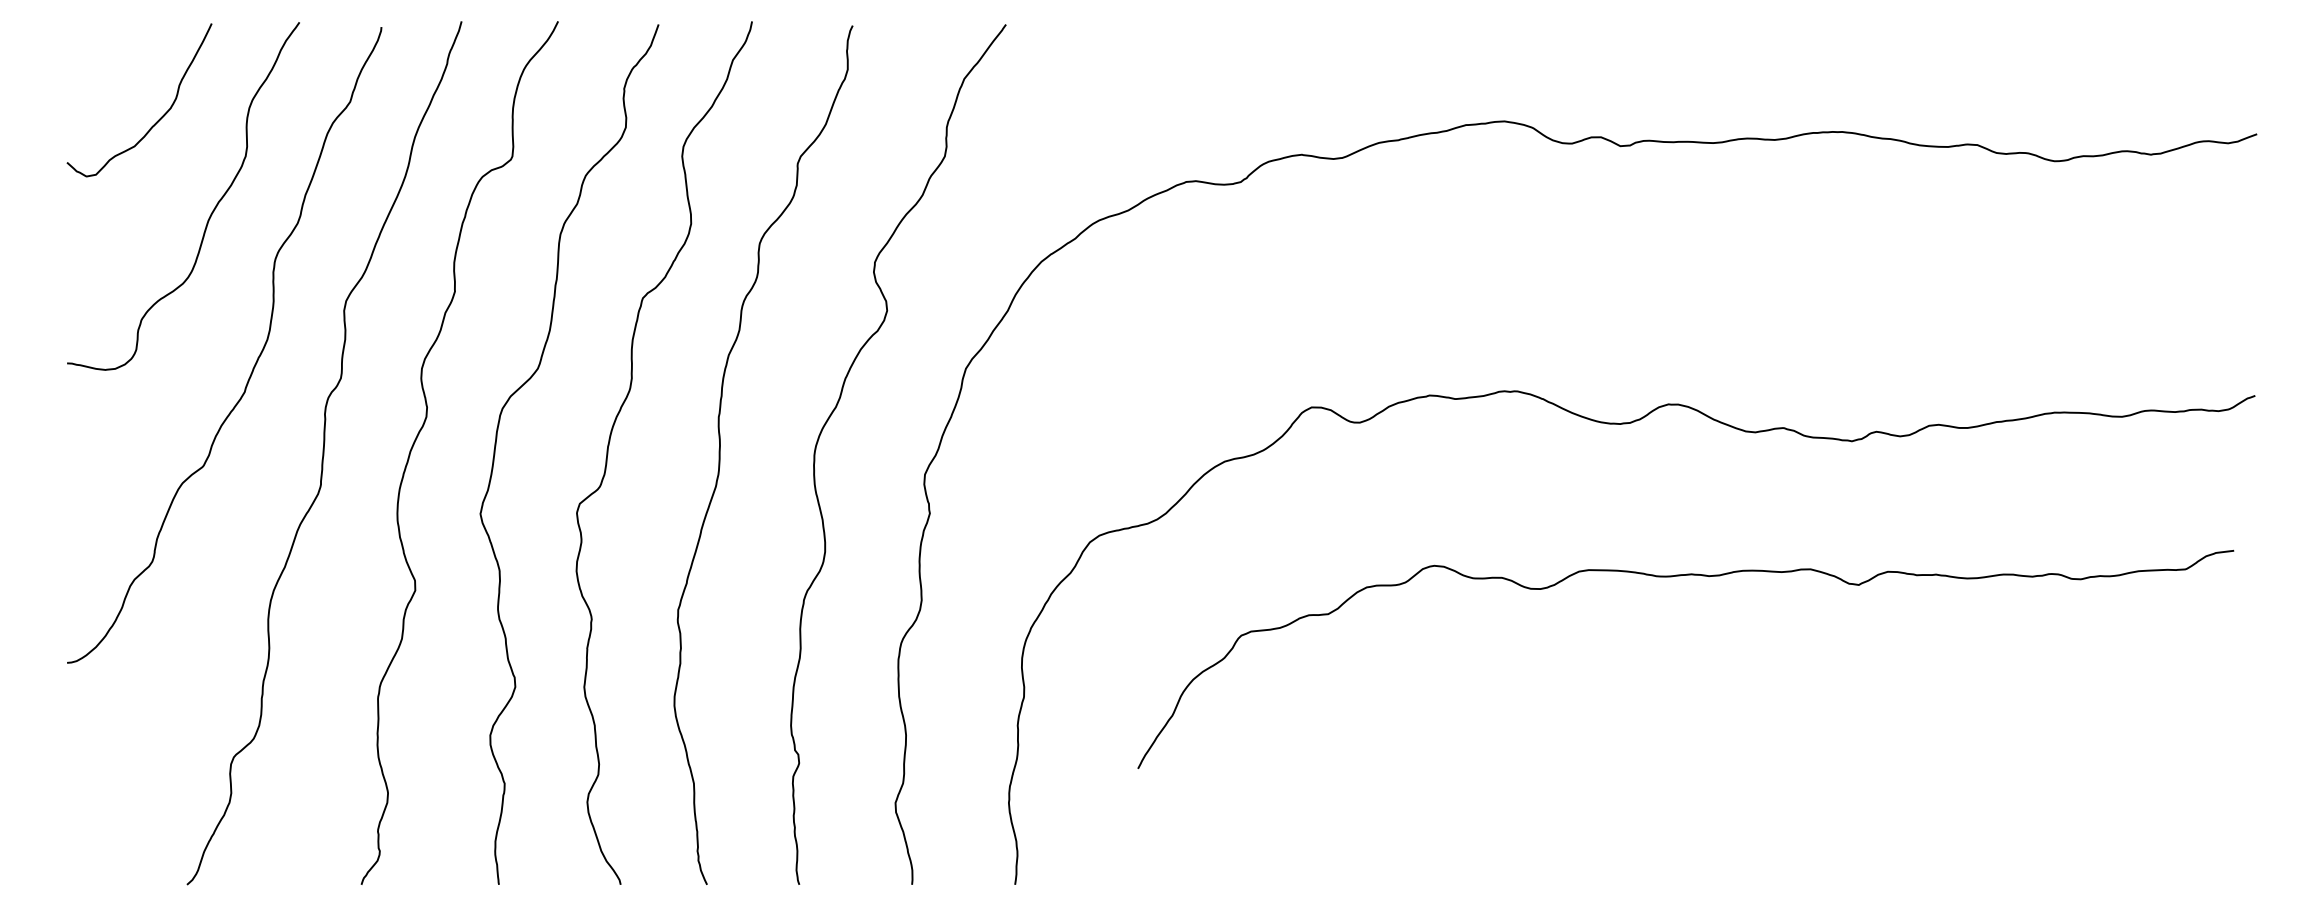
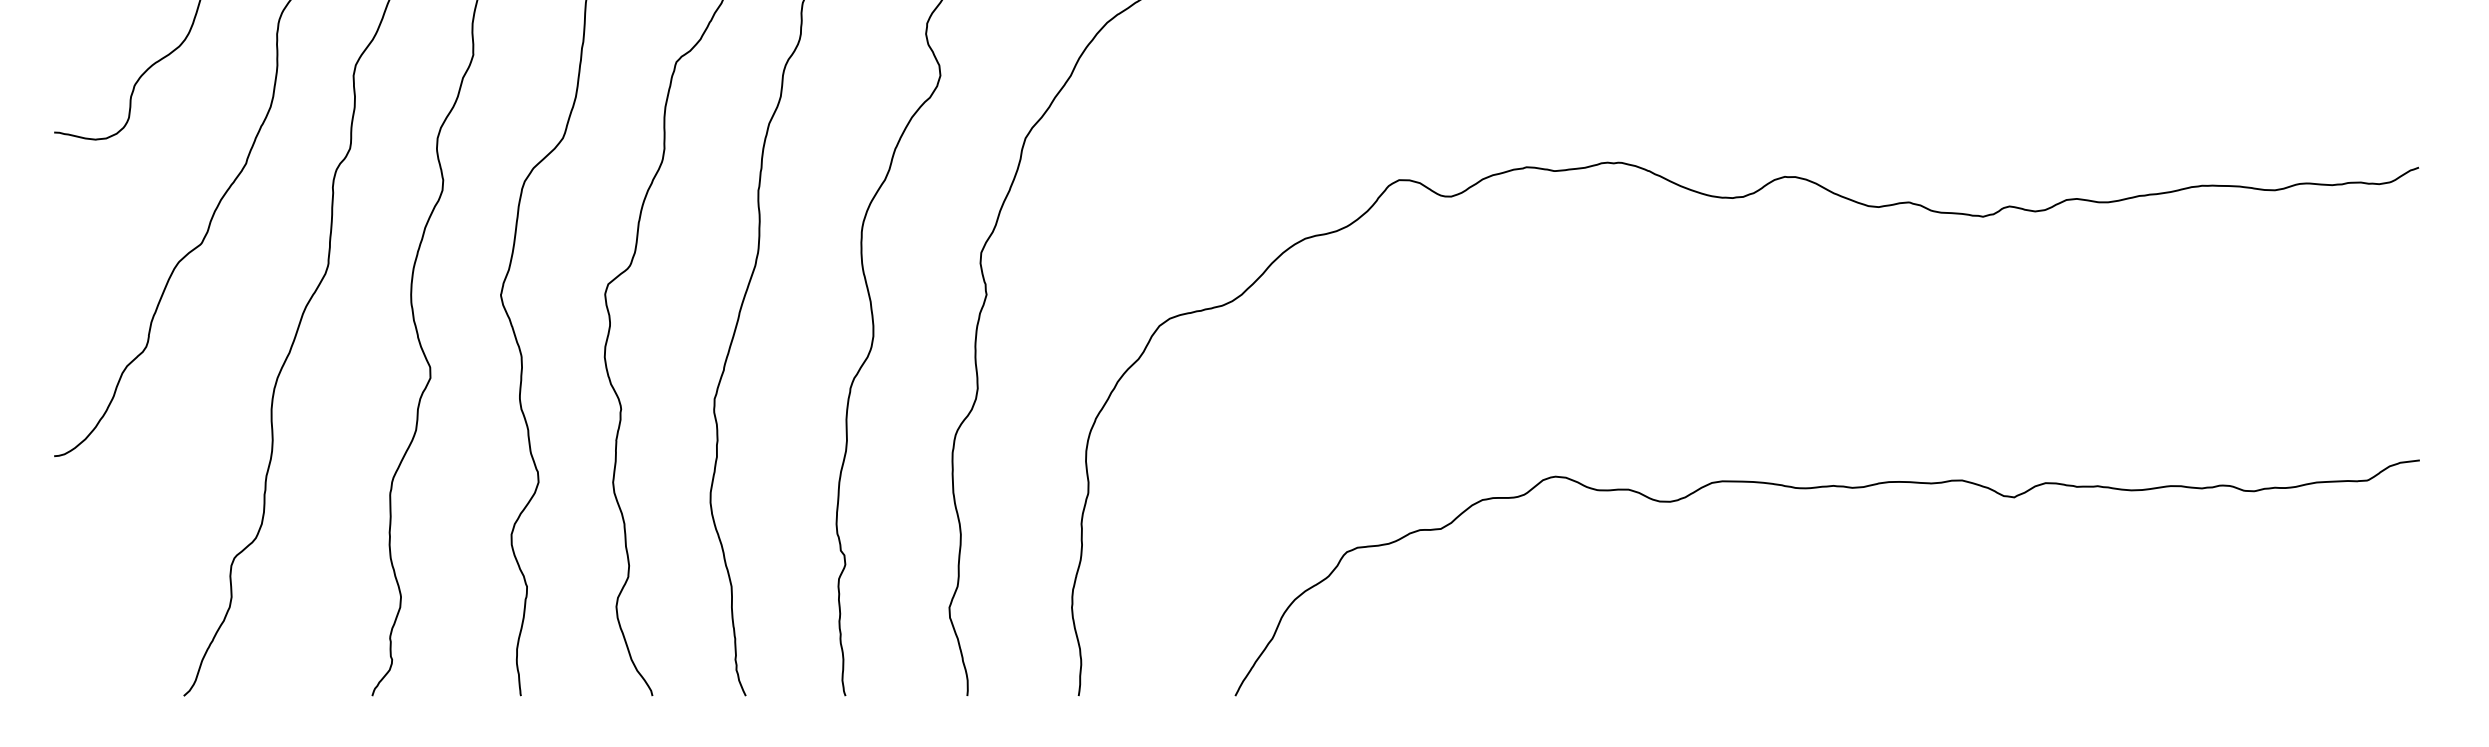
curve: (1672, 577) -> (1812, 489), moved

